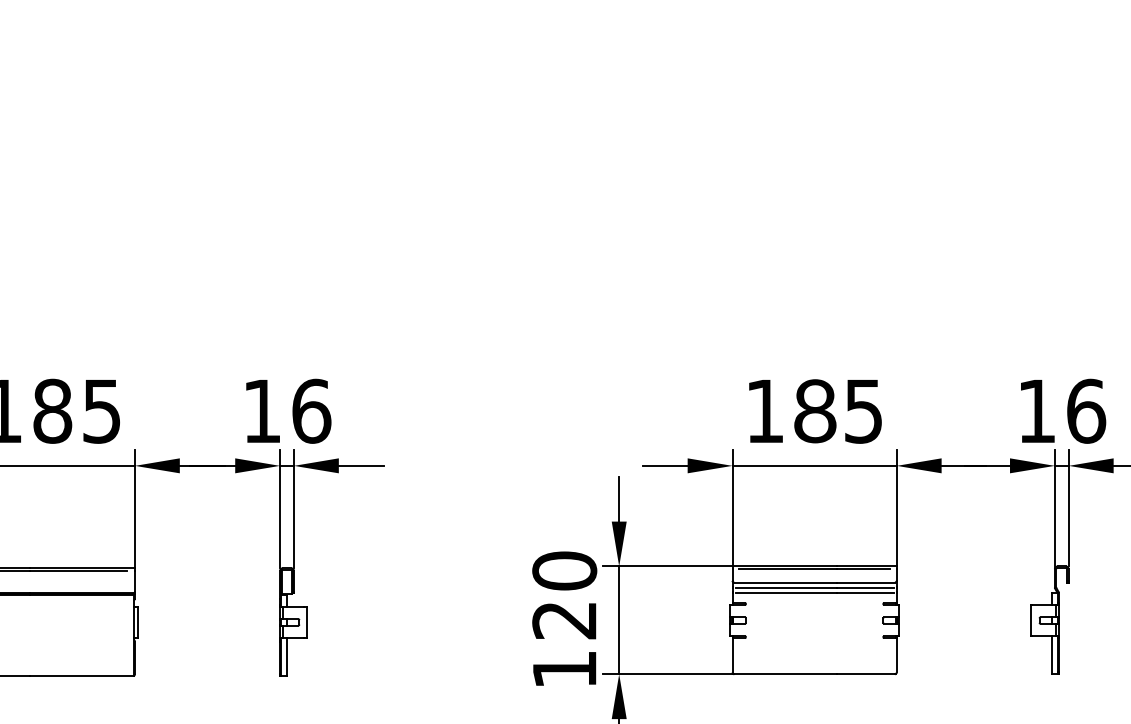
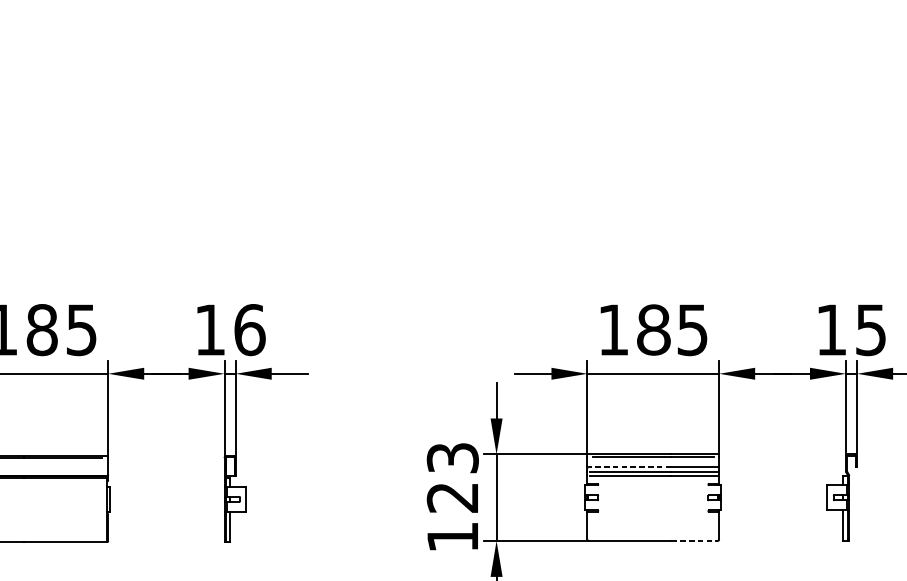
text: (1086, 410) -> (871, 329), 16 -> 15
text: (564, 570) -> (452, 457), 120 -> 123
line: (785, 582) -> (629, 467), solid -> dashed
line: (866, 674) -> (694, 541), solid -> dashed

